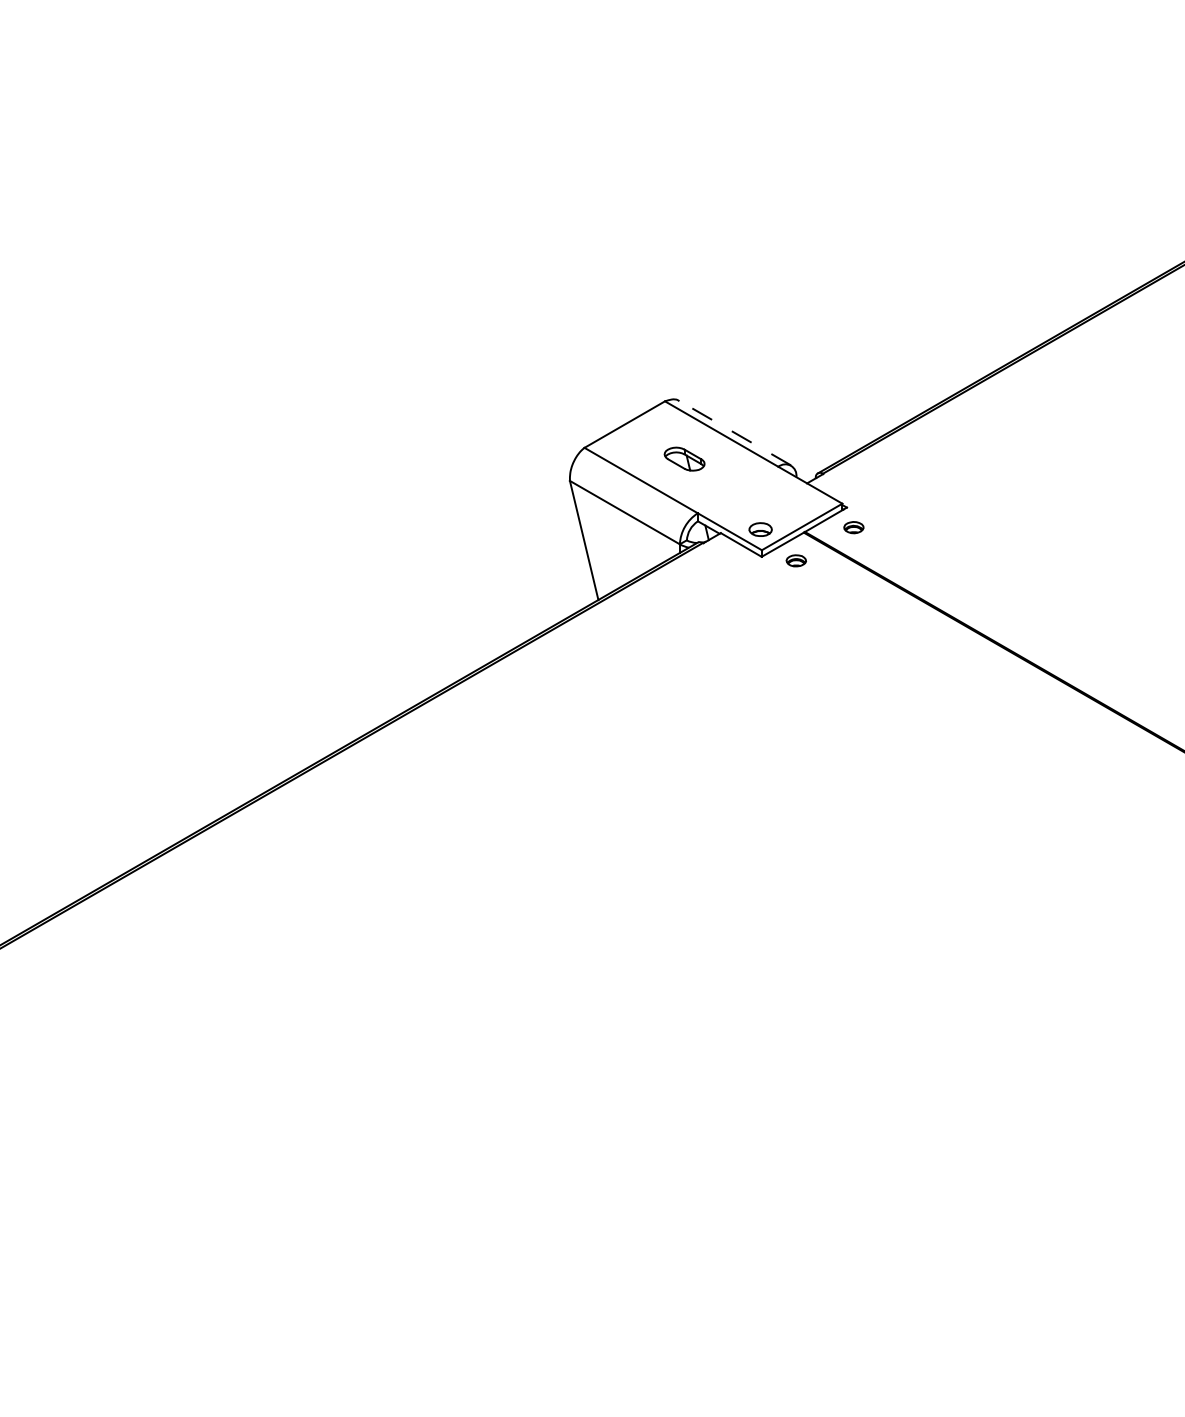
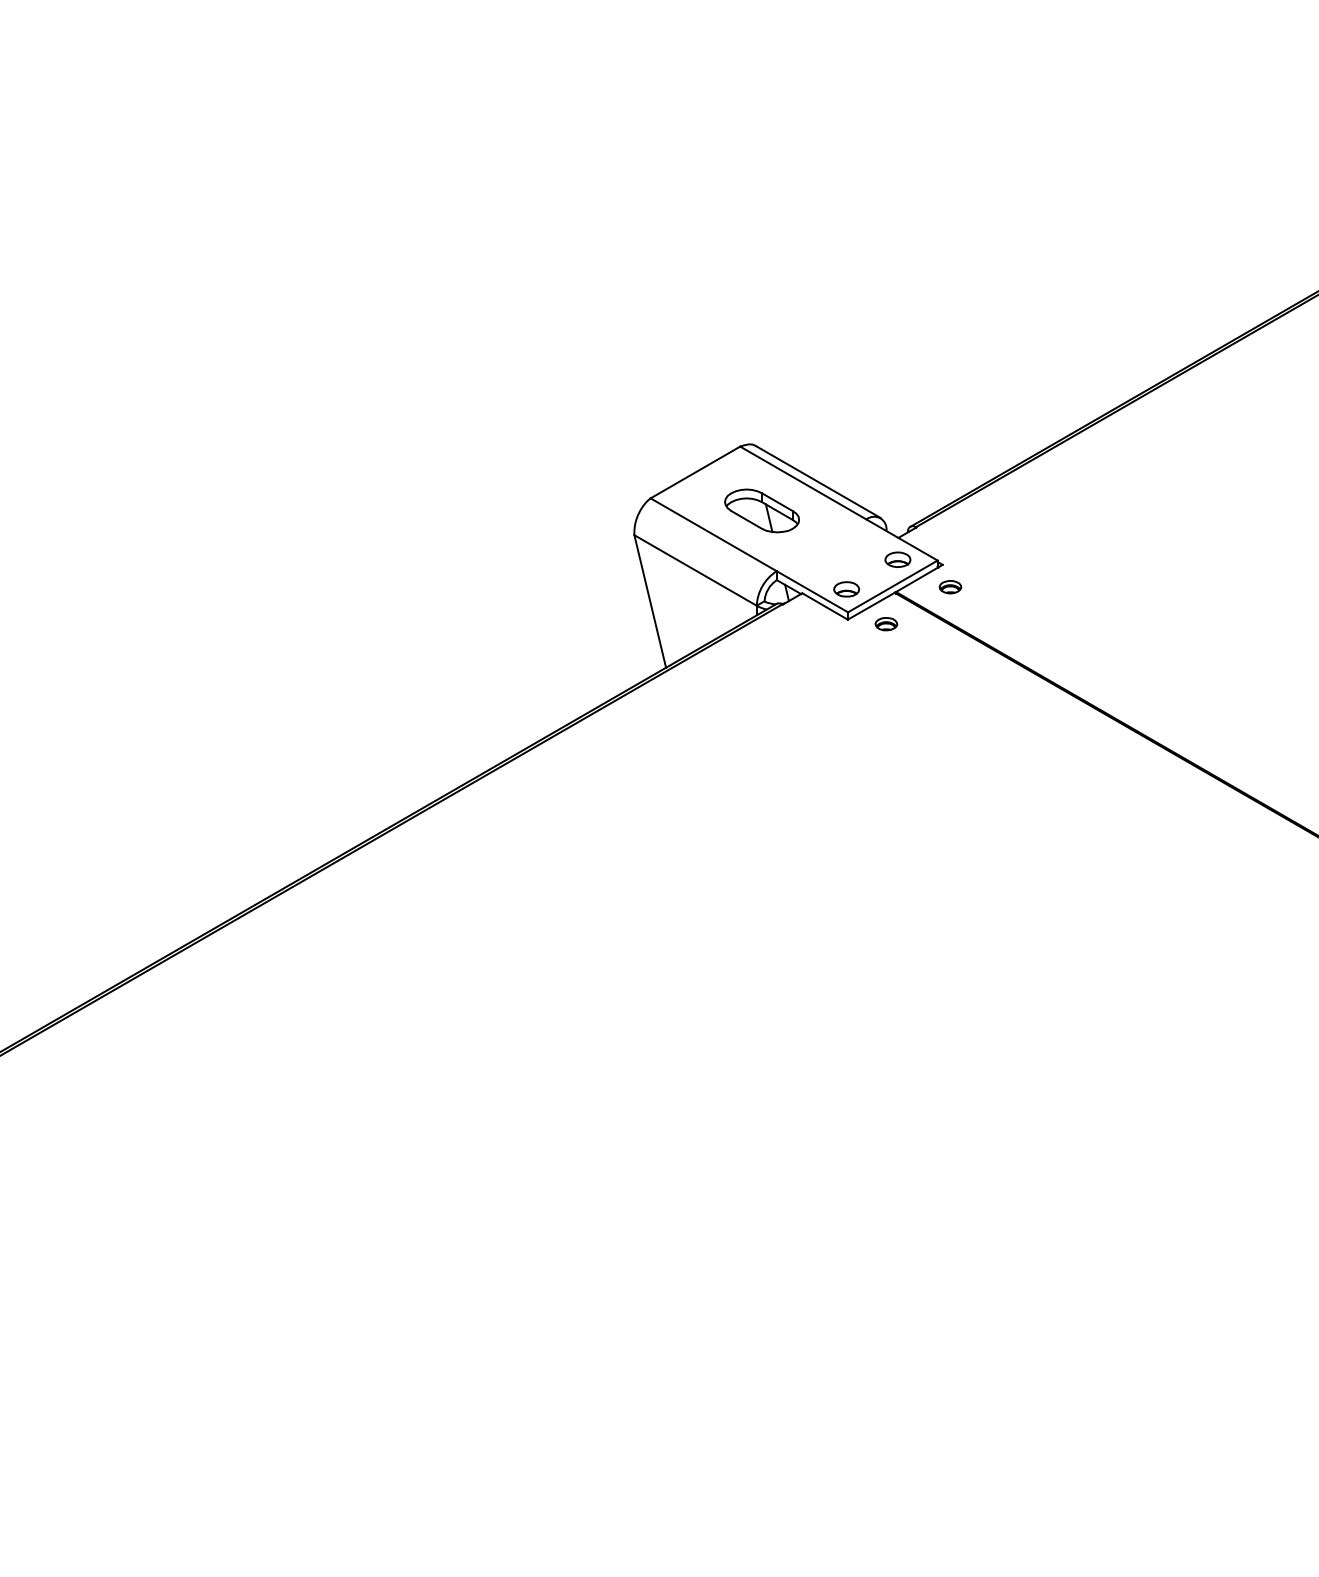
line: (735, 433) -> (818, 482), dashed -> solid
part: (684, 458) -> (761, 510), size x1.67
part: (806, 502) -> (897, 559), added

